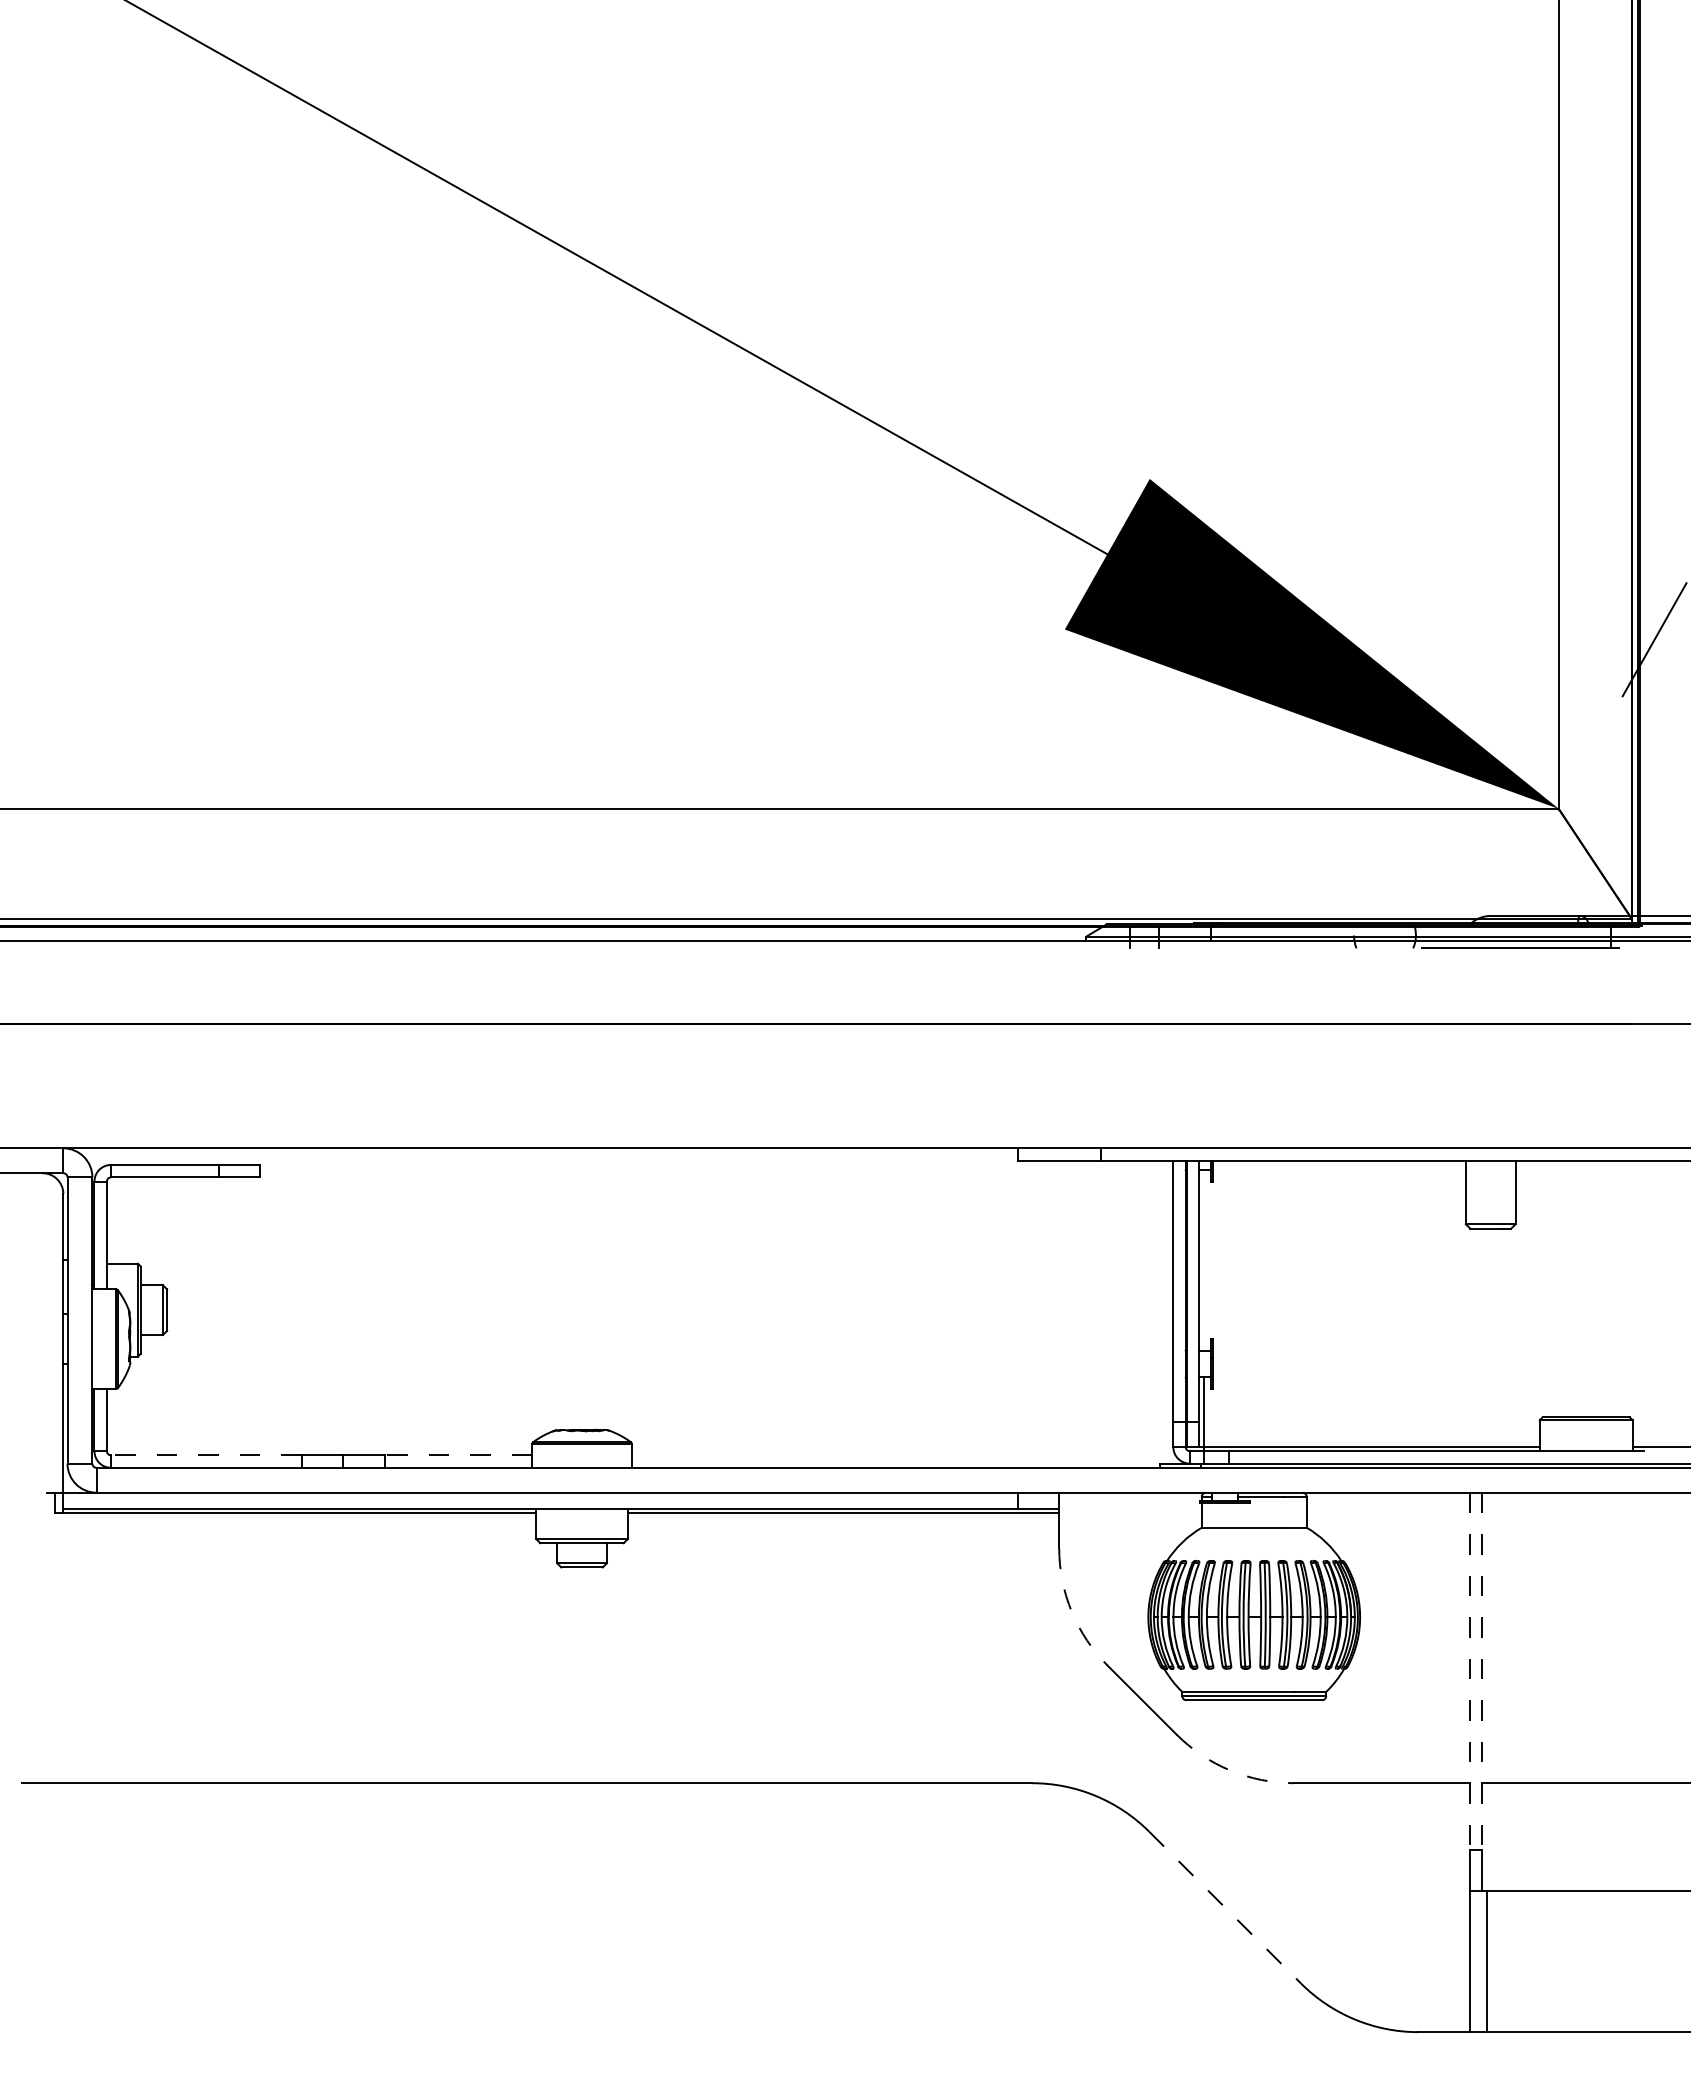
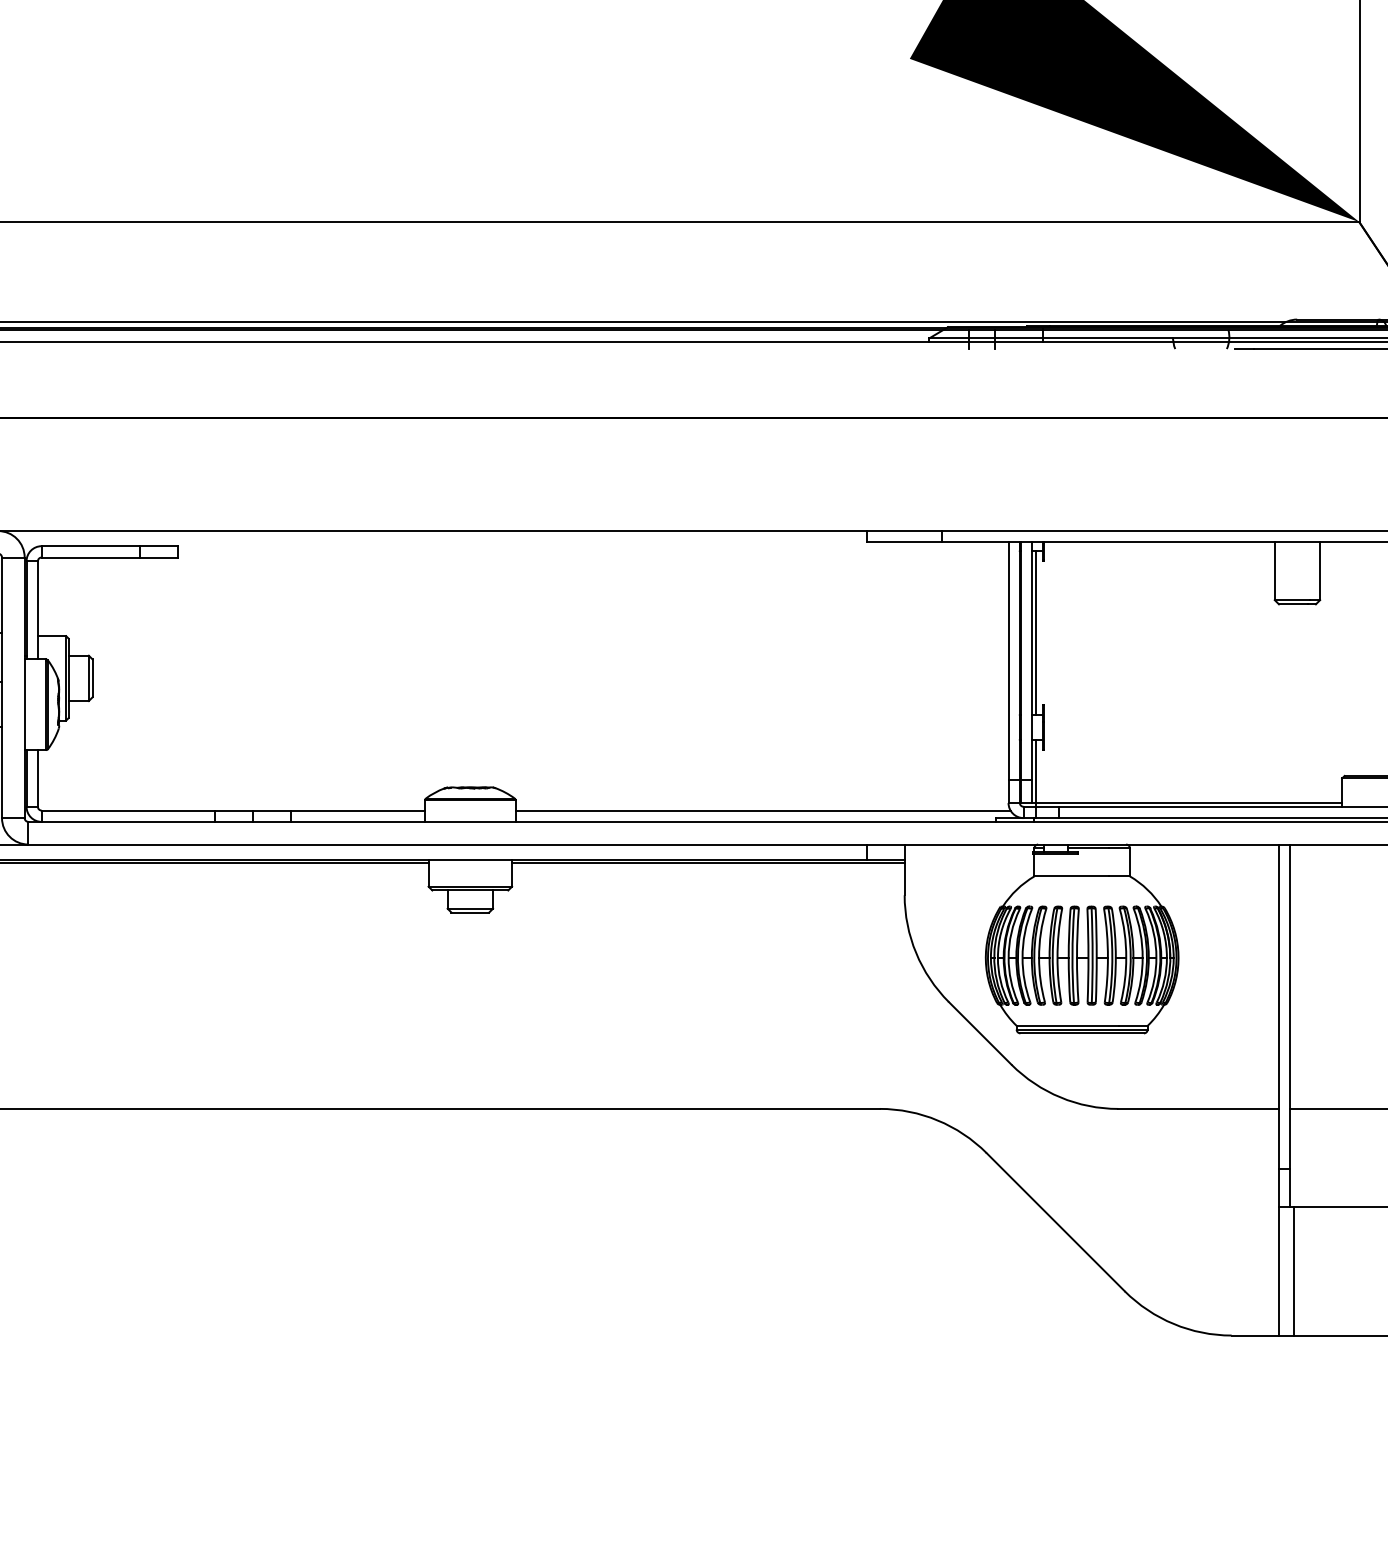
line: (1203, 1259) -> (1035, 632), added
line: (206, 1455) -> (128, 810), dashed -> solid
line: (458, 1455) -> (357, 810), dashed -> solid
line: (903, 1455) -> (762, 810), added
arc: (1071, 1611) -> (915, 952), dashed -> solid
line: (1470, 1671) -> (1279, 1007), dashed -> solid
line: (1482, 1671) -> (1289, 1007), dashed -> solid
arc: (1230, 1770) -> (1060, 1097), dashed -> solid
line: (1225, 1908) -> (1056, 1222), dashed -> solid

